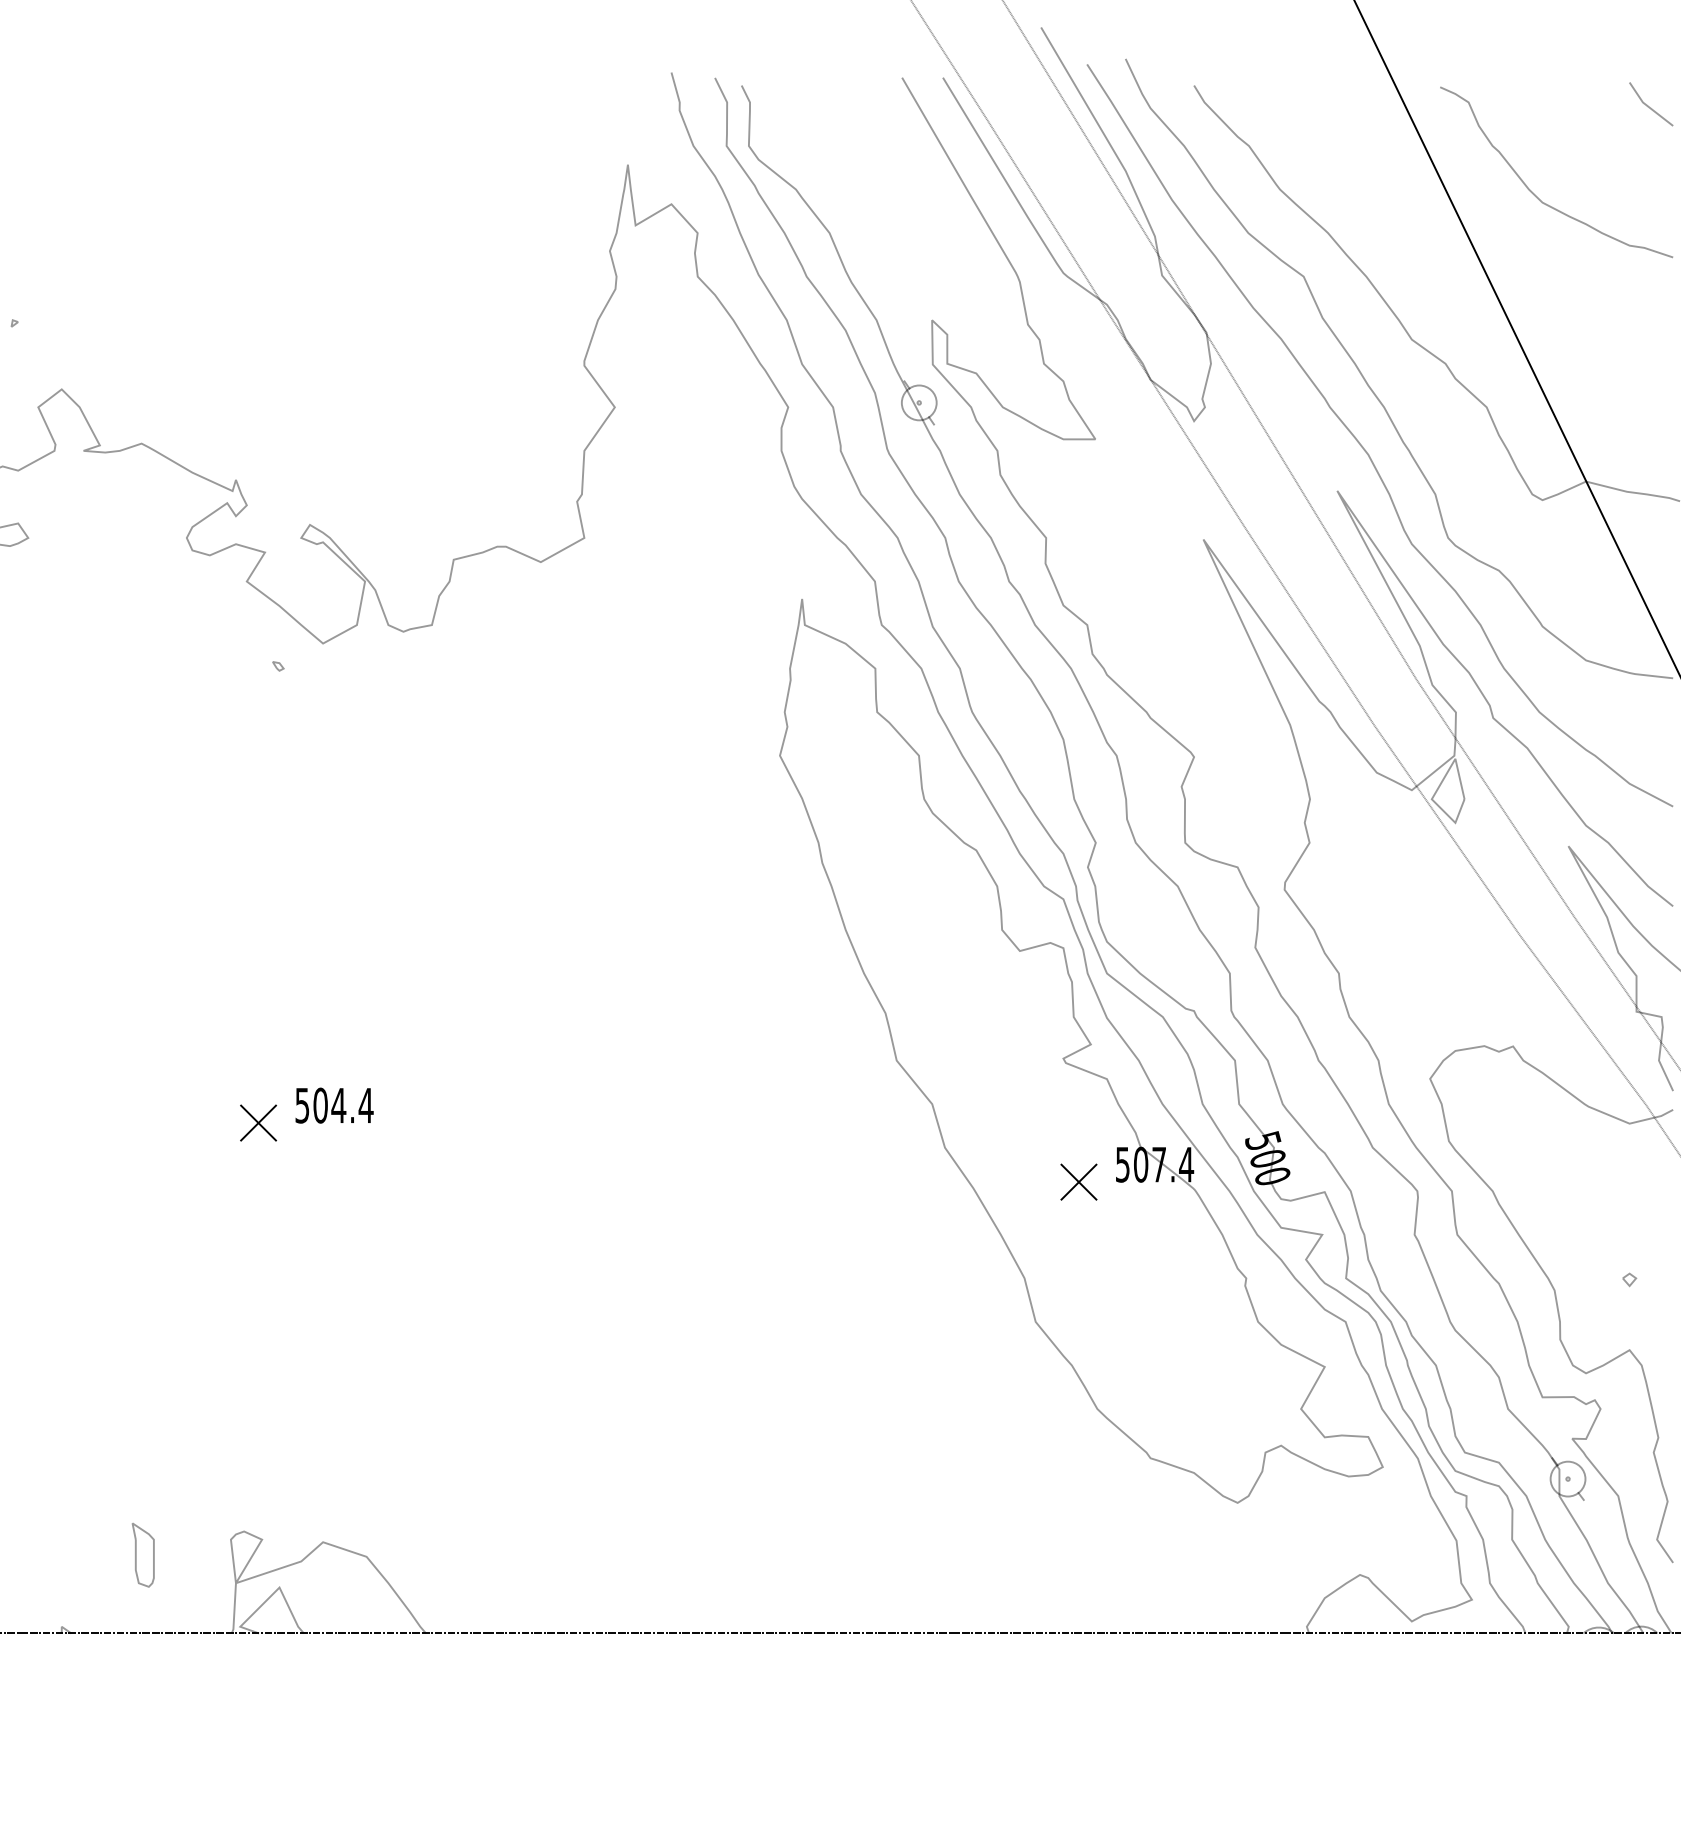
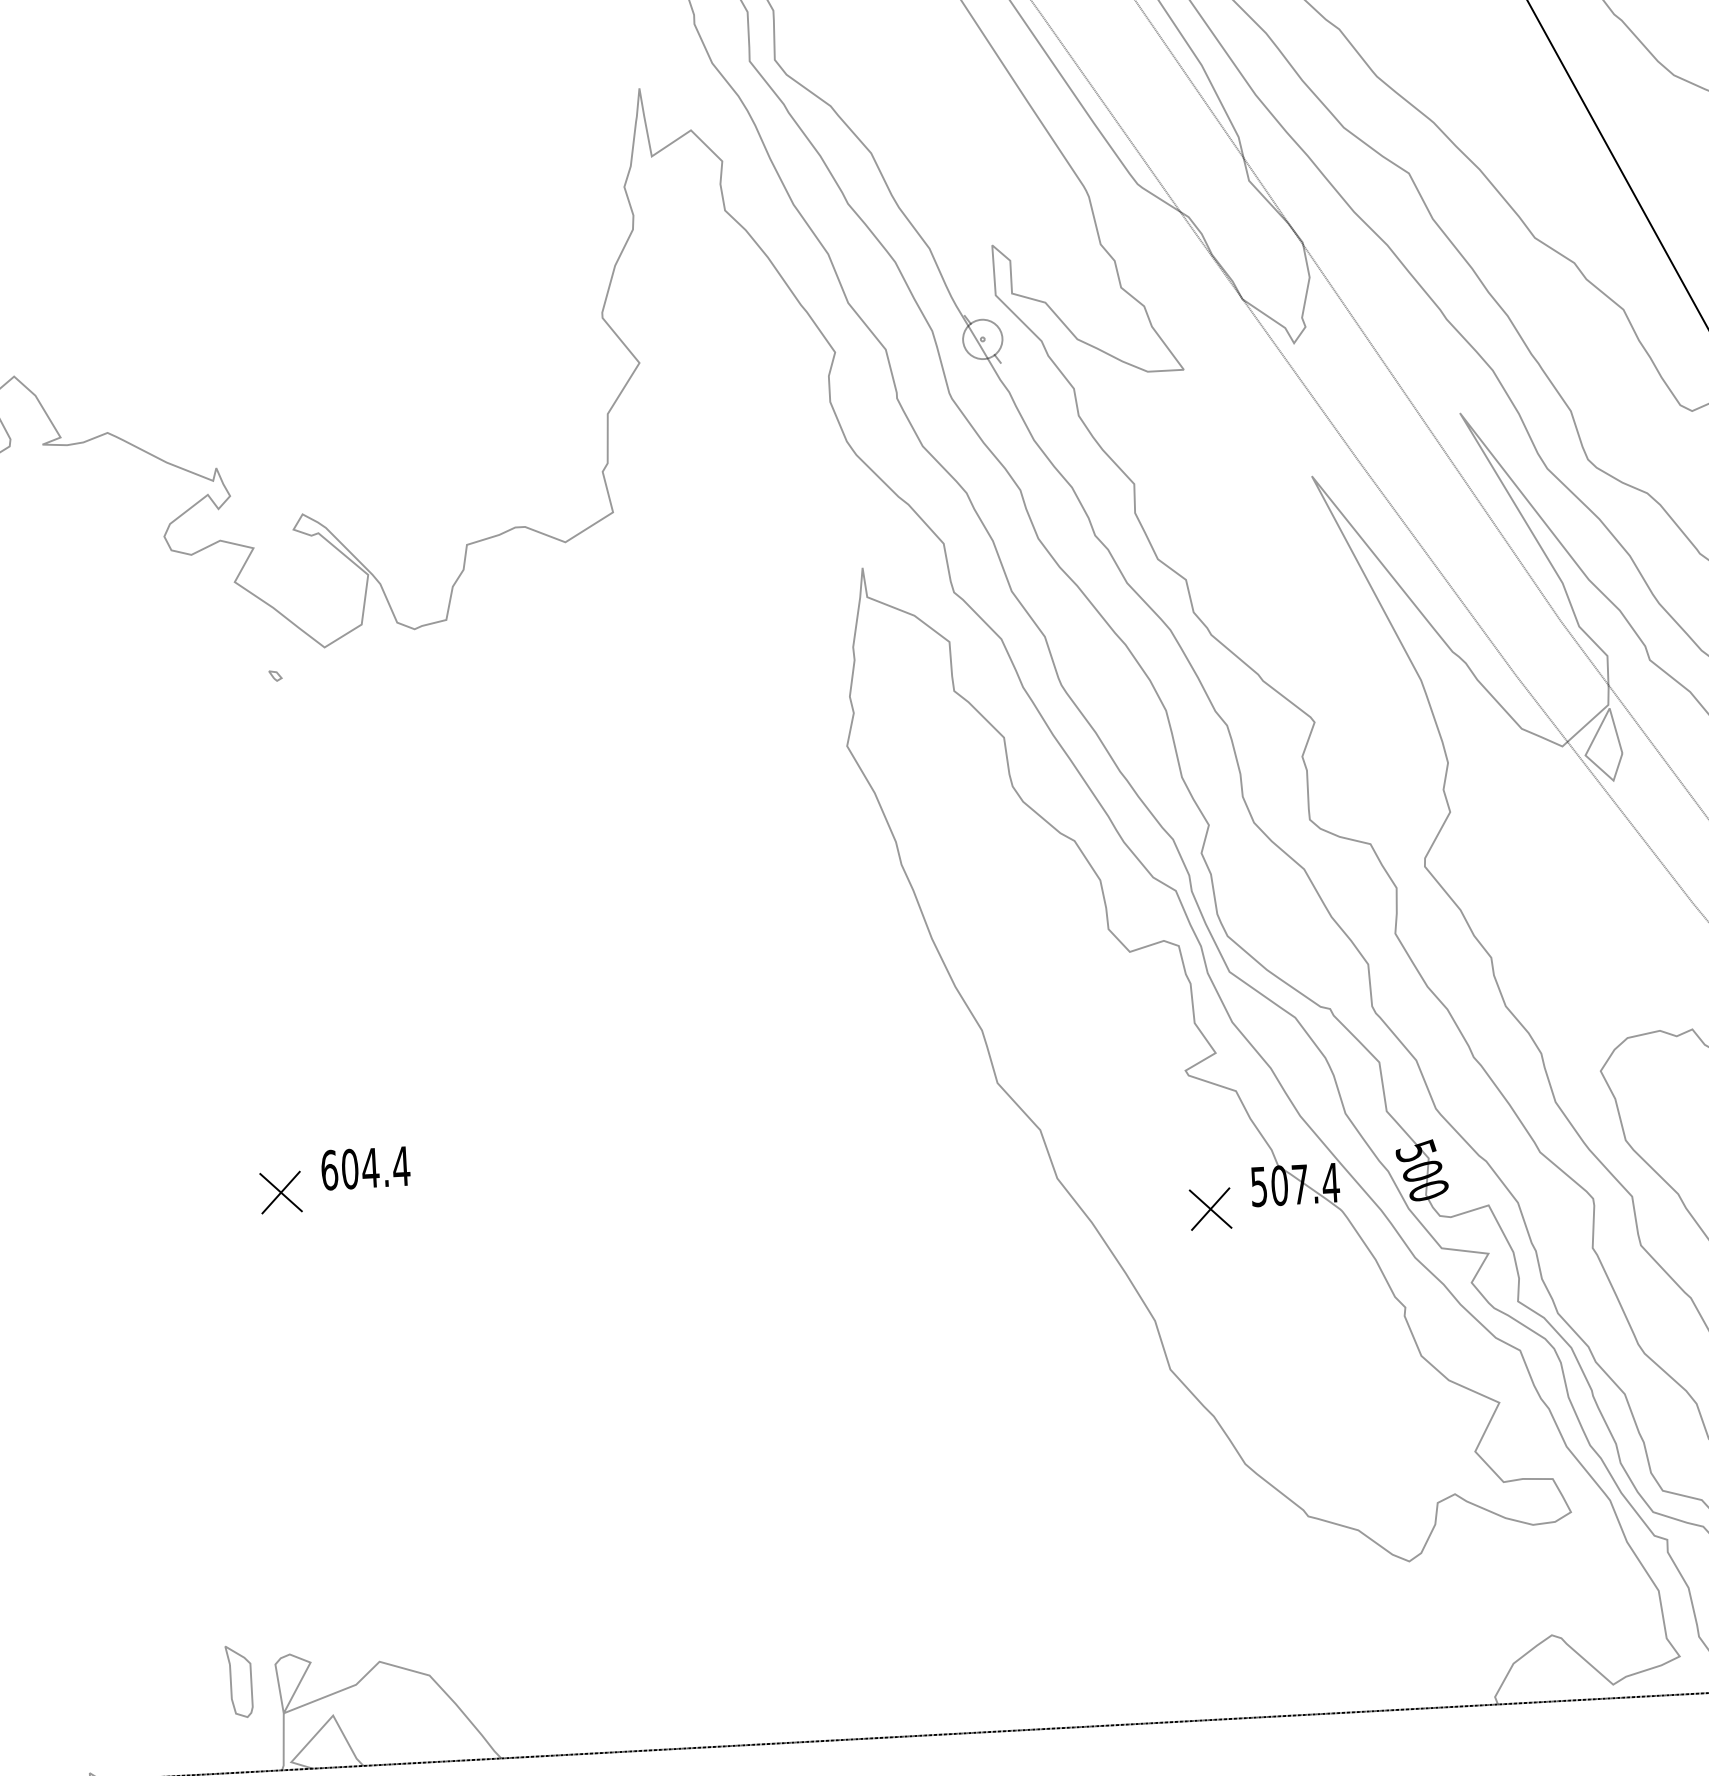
text: (302, 1105) -> (329, 1170), 504.4 -> 604.4
part: (143, 1555) -> (239, 1682), moved

